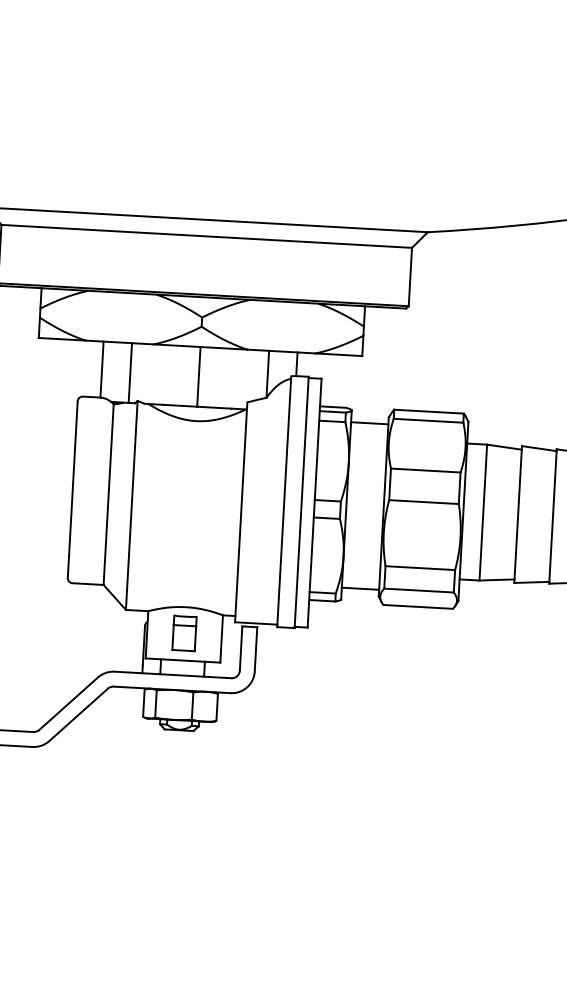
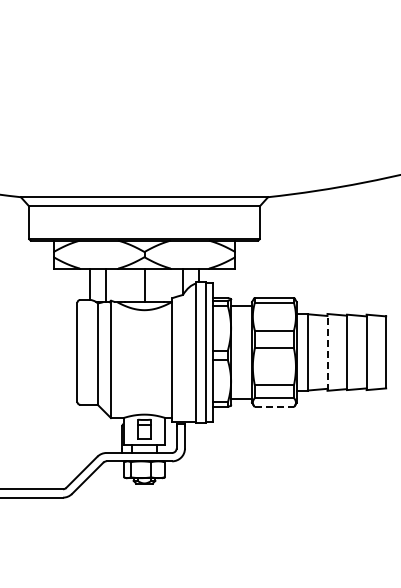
line: (518, 512) -> (327, 351), solid -> dashed
line: (418, 607) -> (274, 407), solid -> dashed

